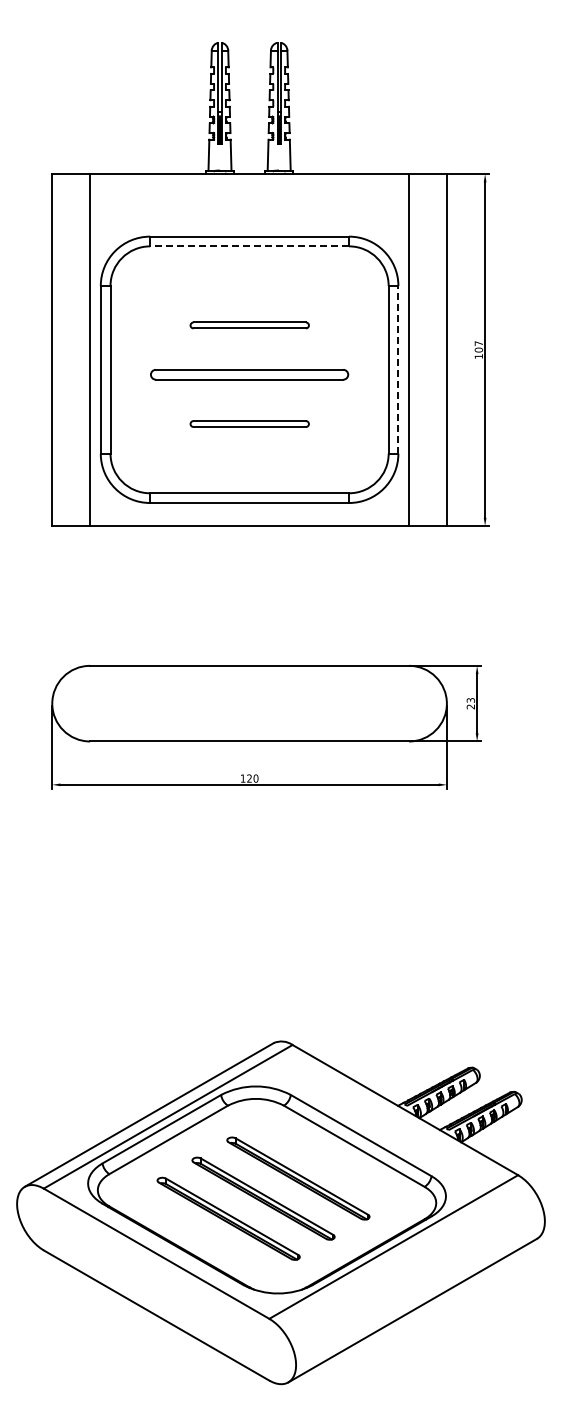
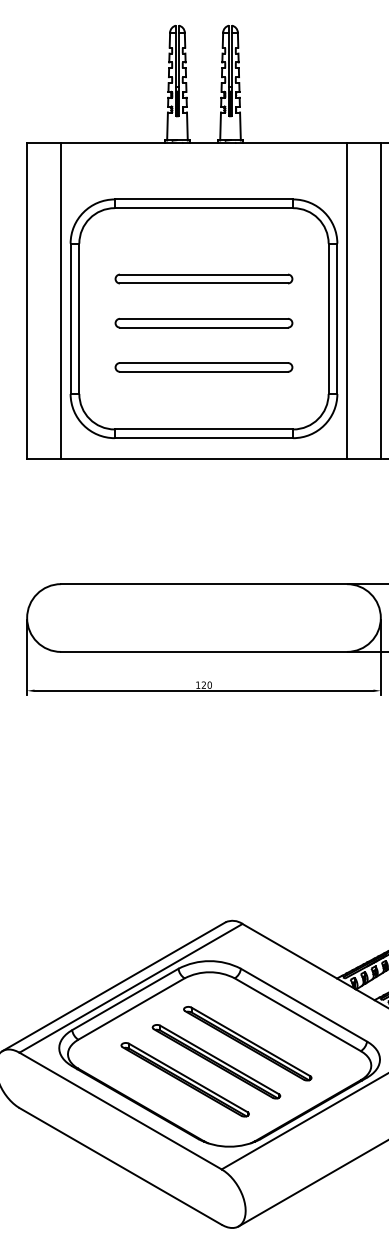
line: (249, 246) -> (203, 208), dashed -> solid
part: (249, 325) -> (203, 279), size x1.67
line: (398, 369) -> (337, 318), dashed -> solid
part: (249, 423) -> (203, 366), size x1.67

